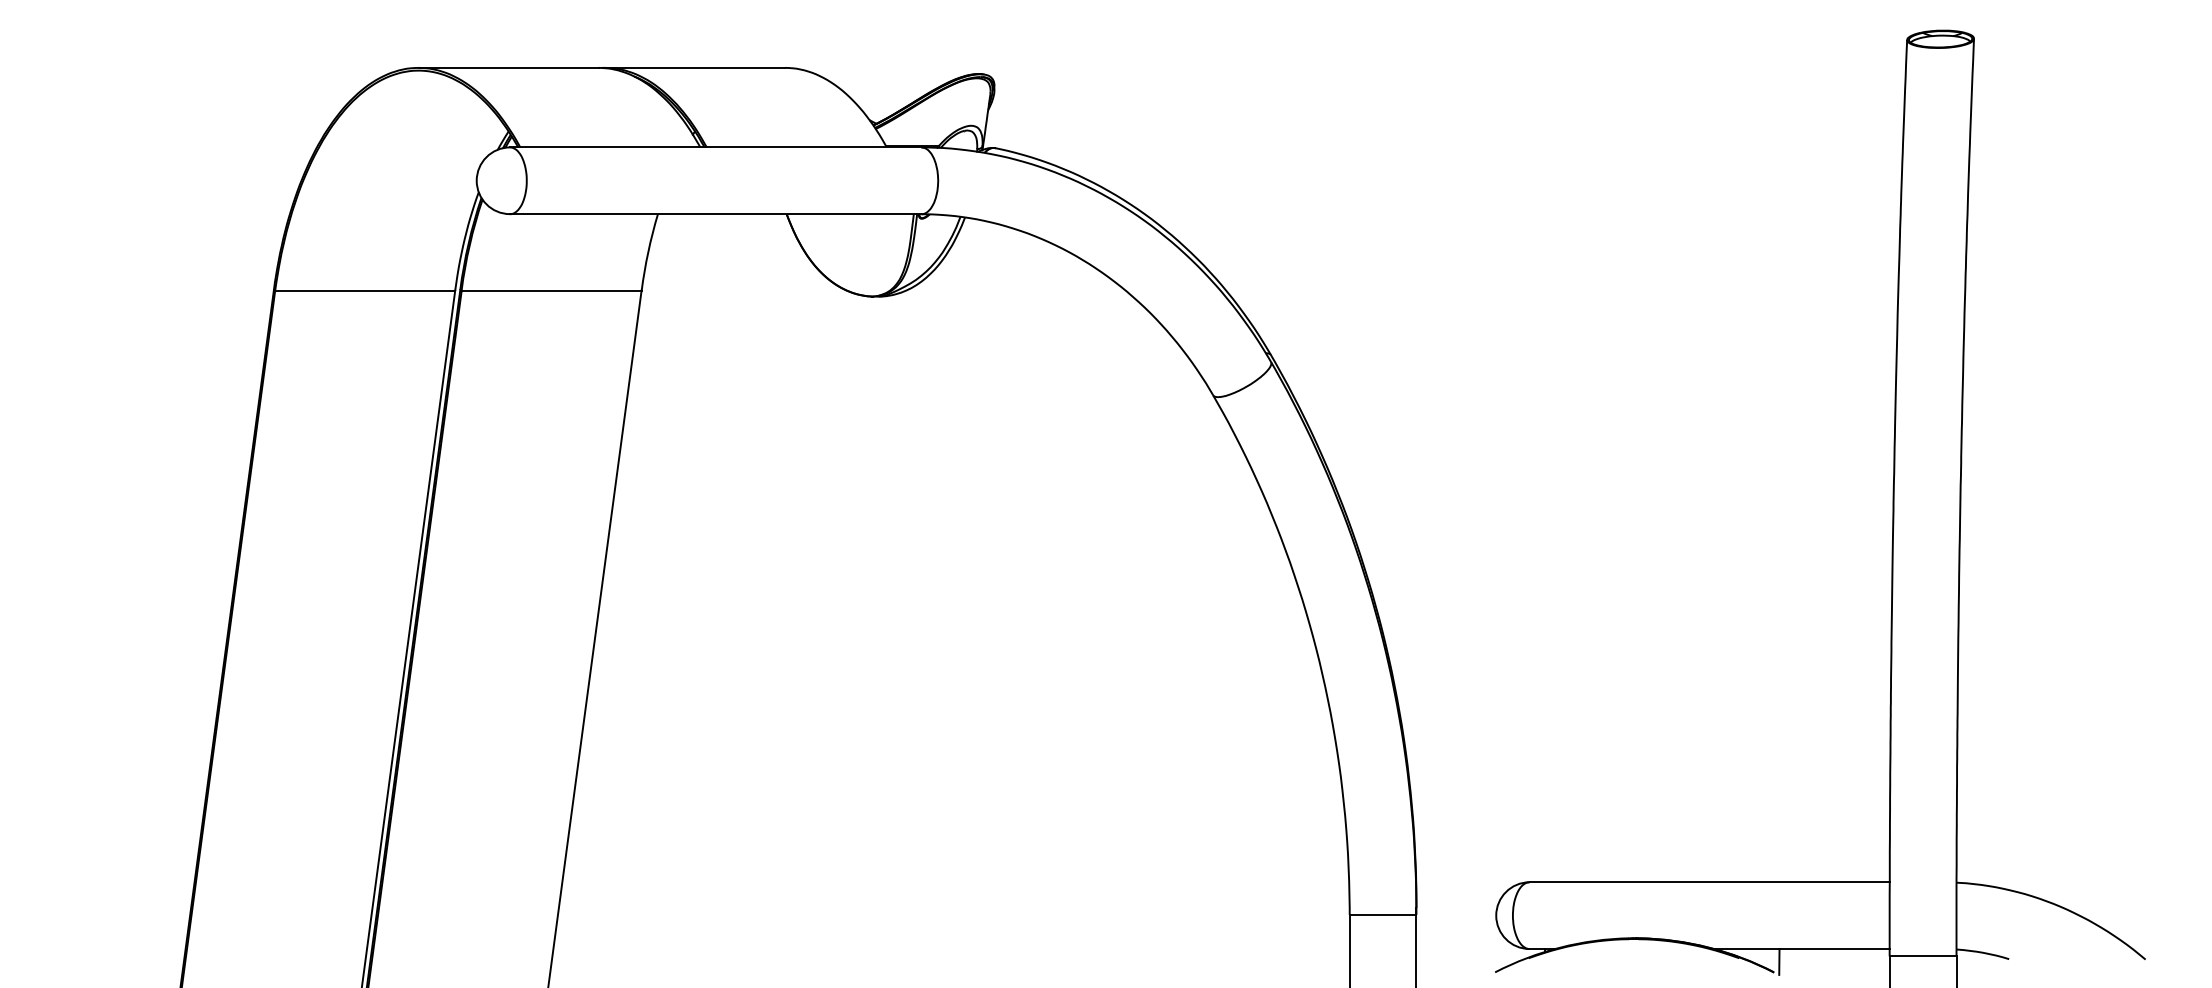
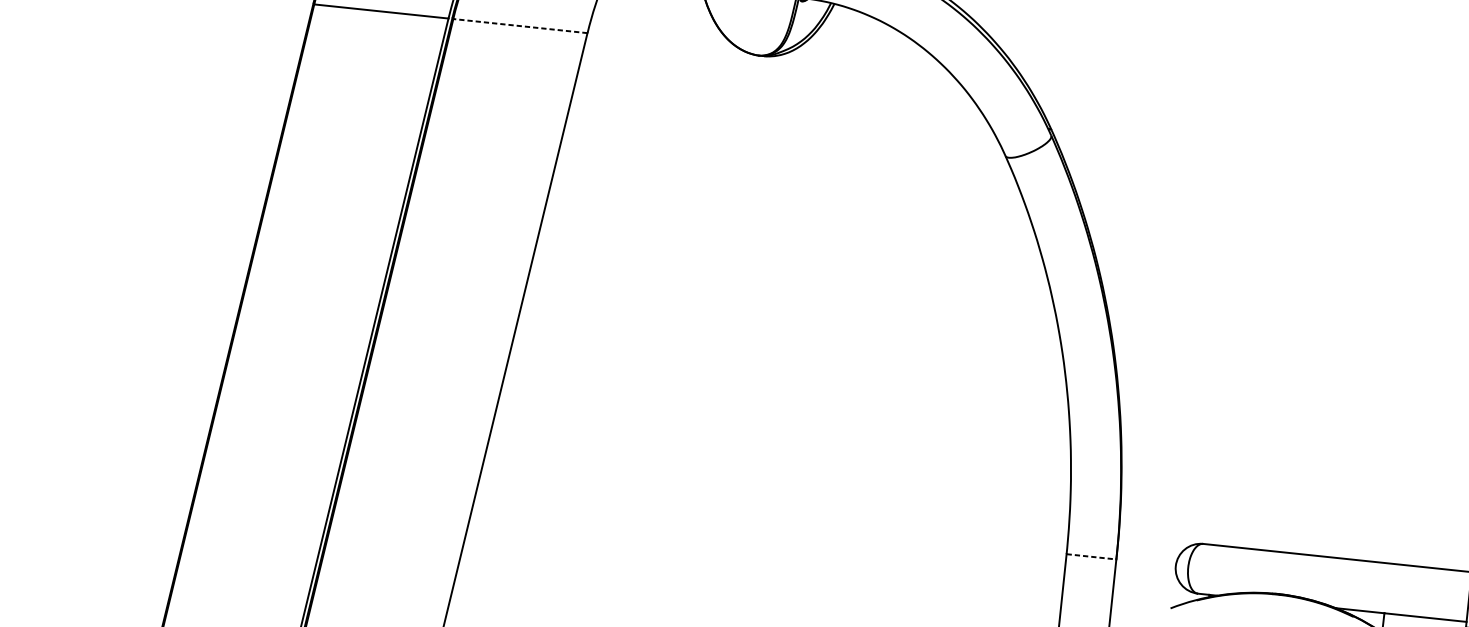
line: (551, 290) -> (520, 25), solid -> dashed
line: (1383, 914) -> (1091, 556), solid -> dashed

